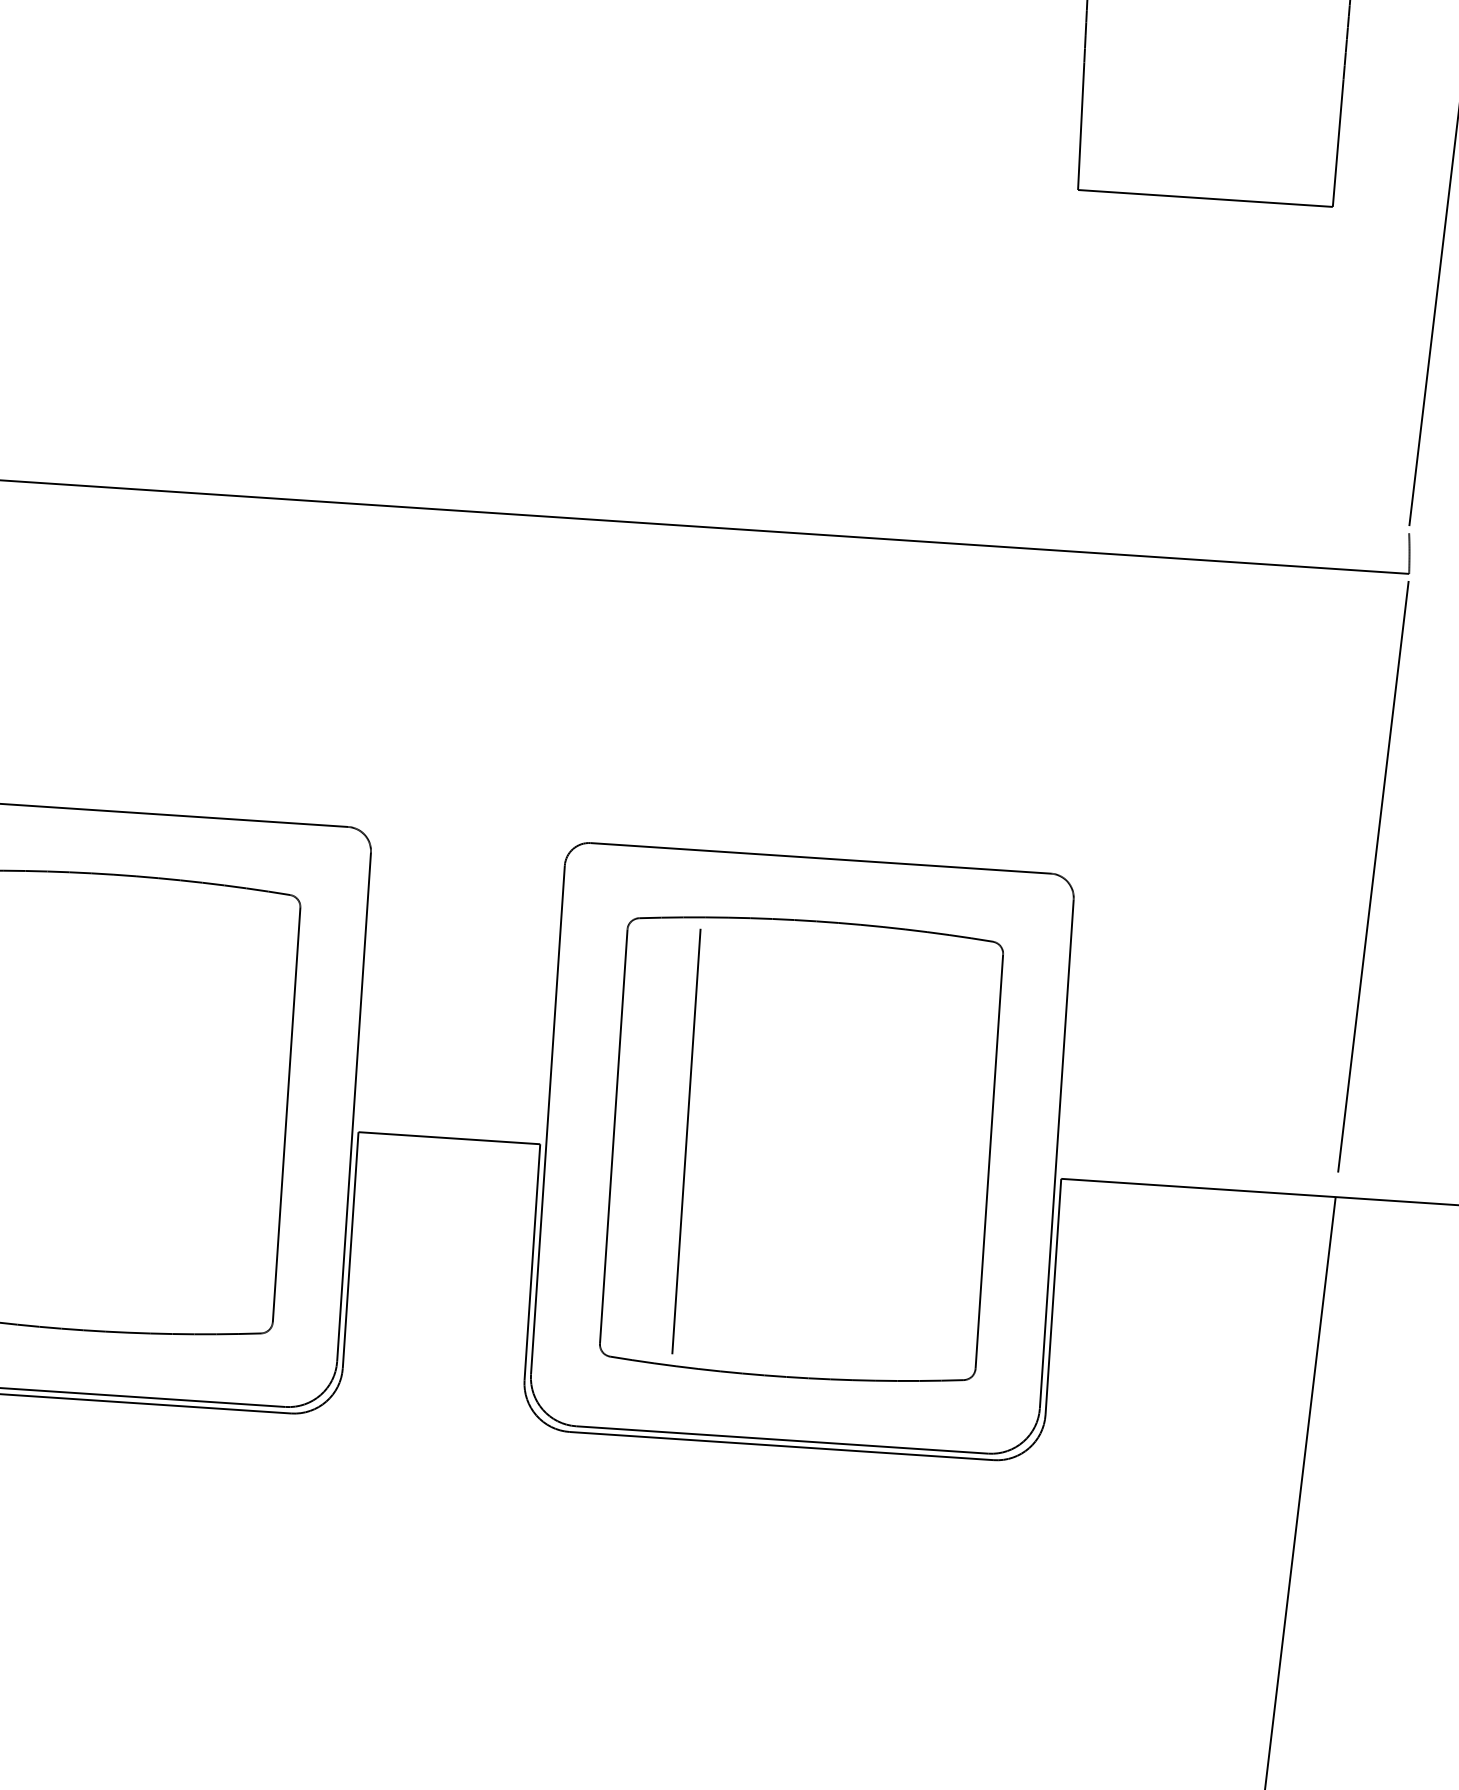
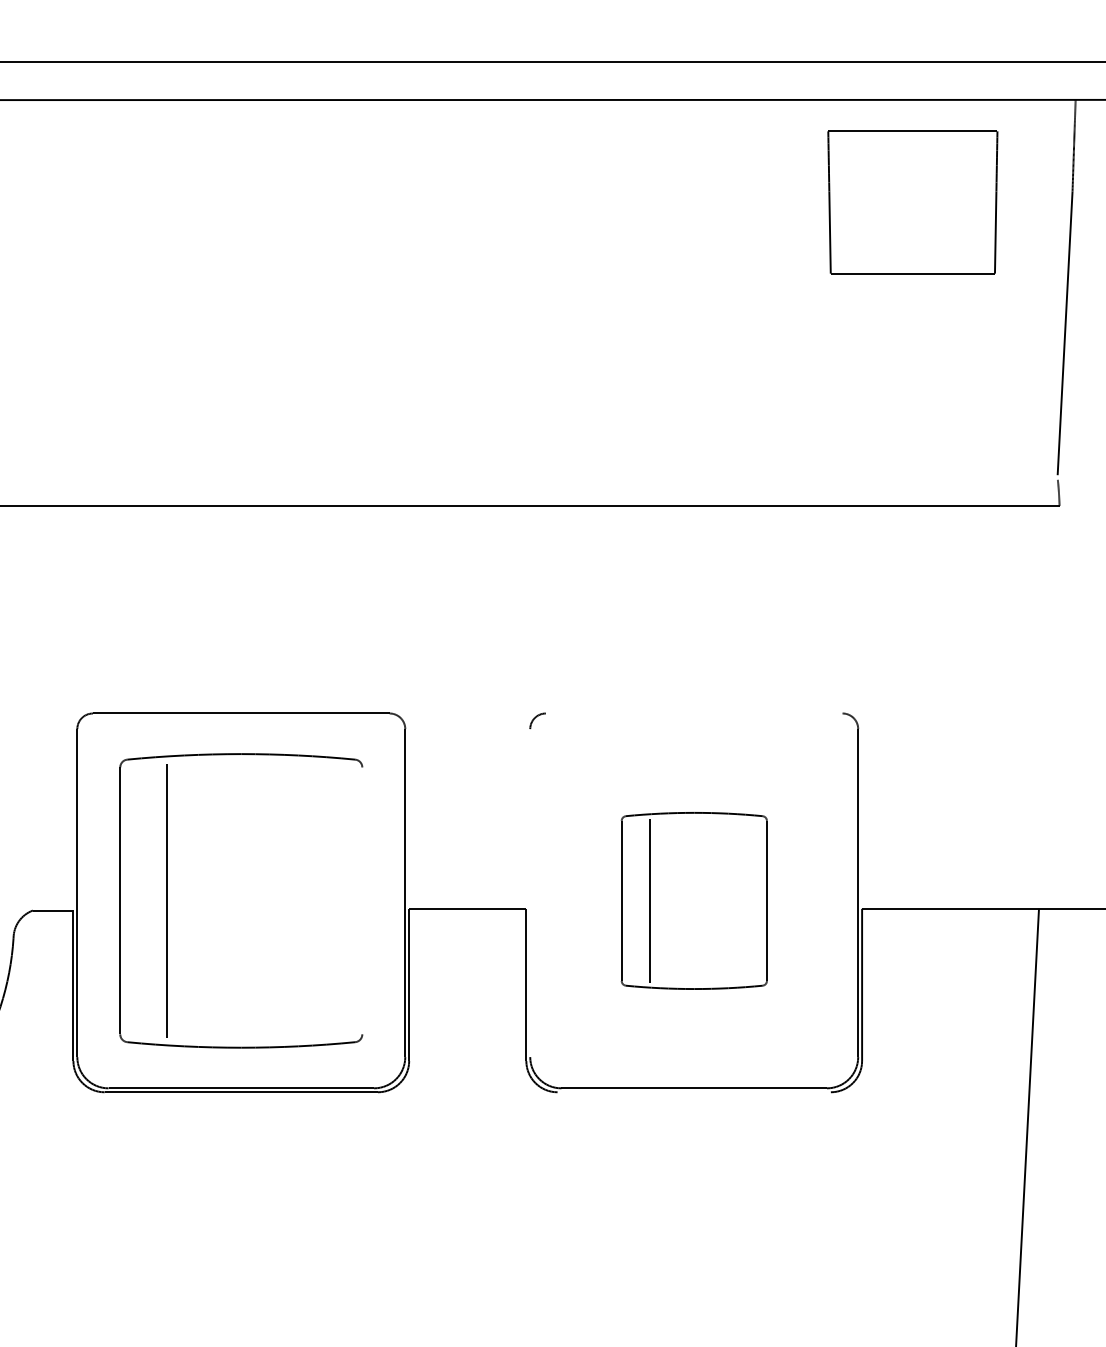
line: (819, 858) -> (693, 713), removed
line: (1373, 876) -> (1049, 701), removed
line: (286, 1114) -> (362, 900), removed
line: (548, 1120) -> (530, 893), removed
part: (802, 1148) -> (694, 900), size x0.6
line: (780, 1446) -> (693, 1092), removed

